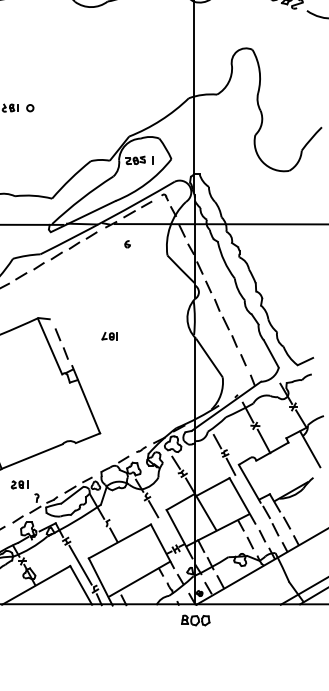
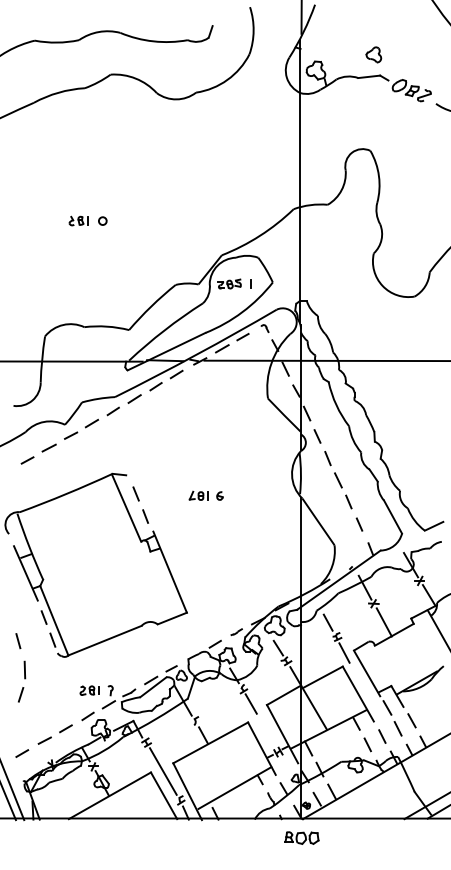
part: (127, 243) -> (219, 495), moved
part: (19, 484) -> (89, 690), moved

